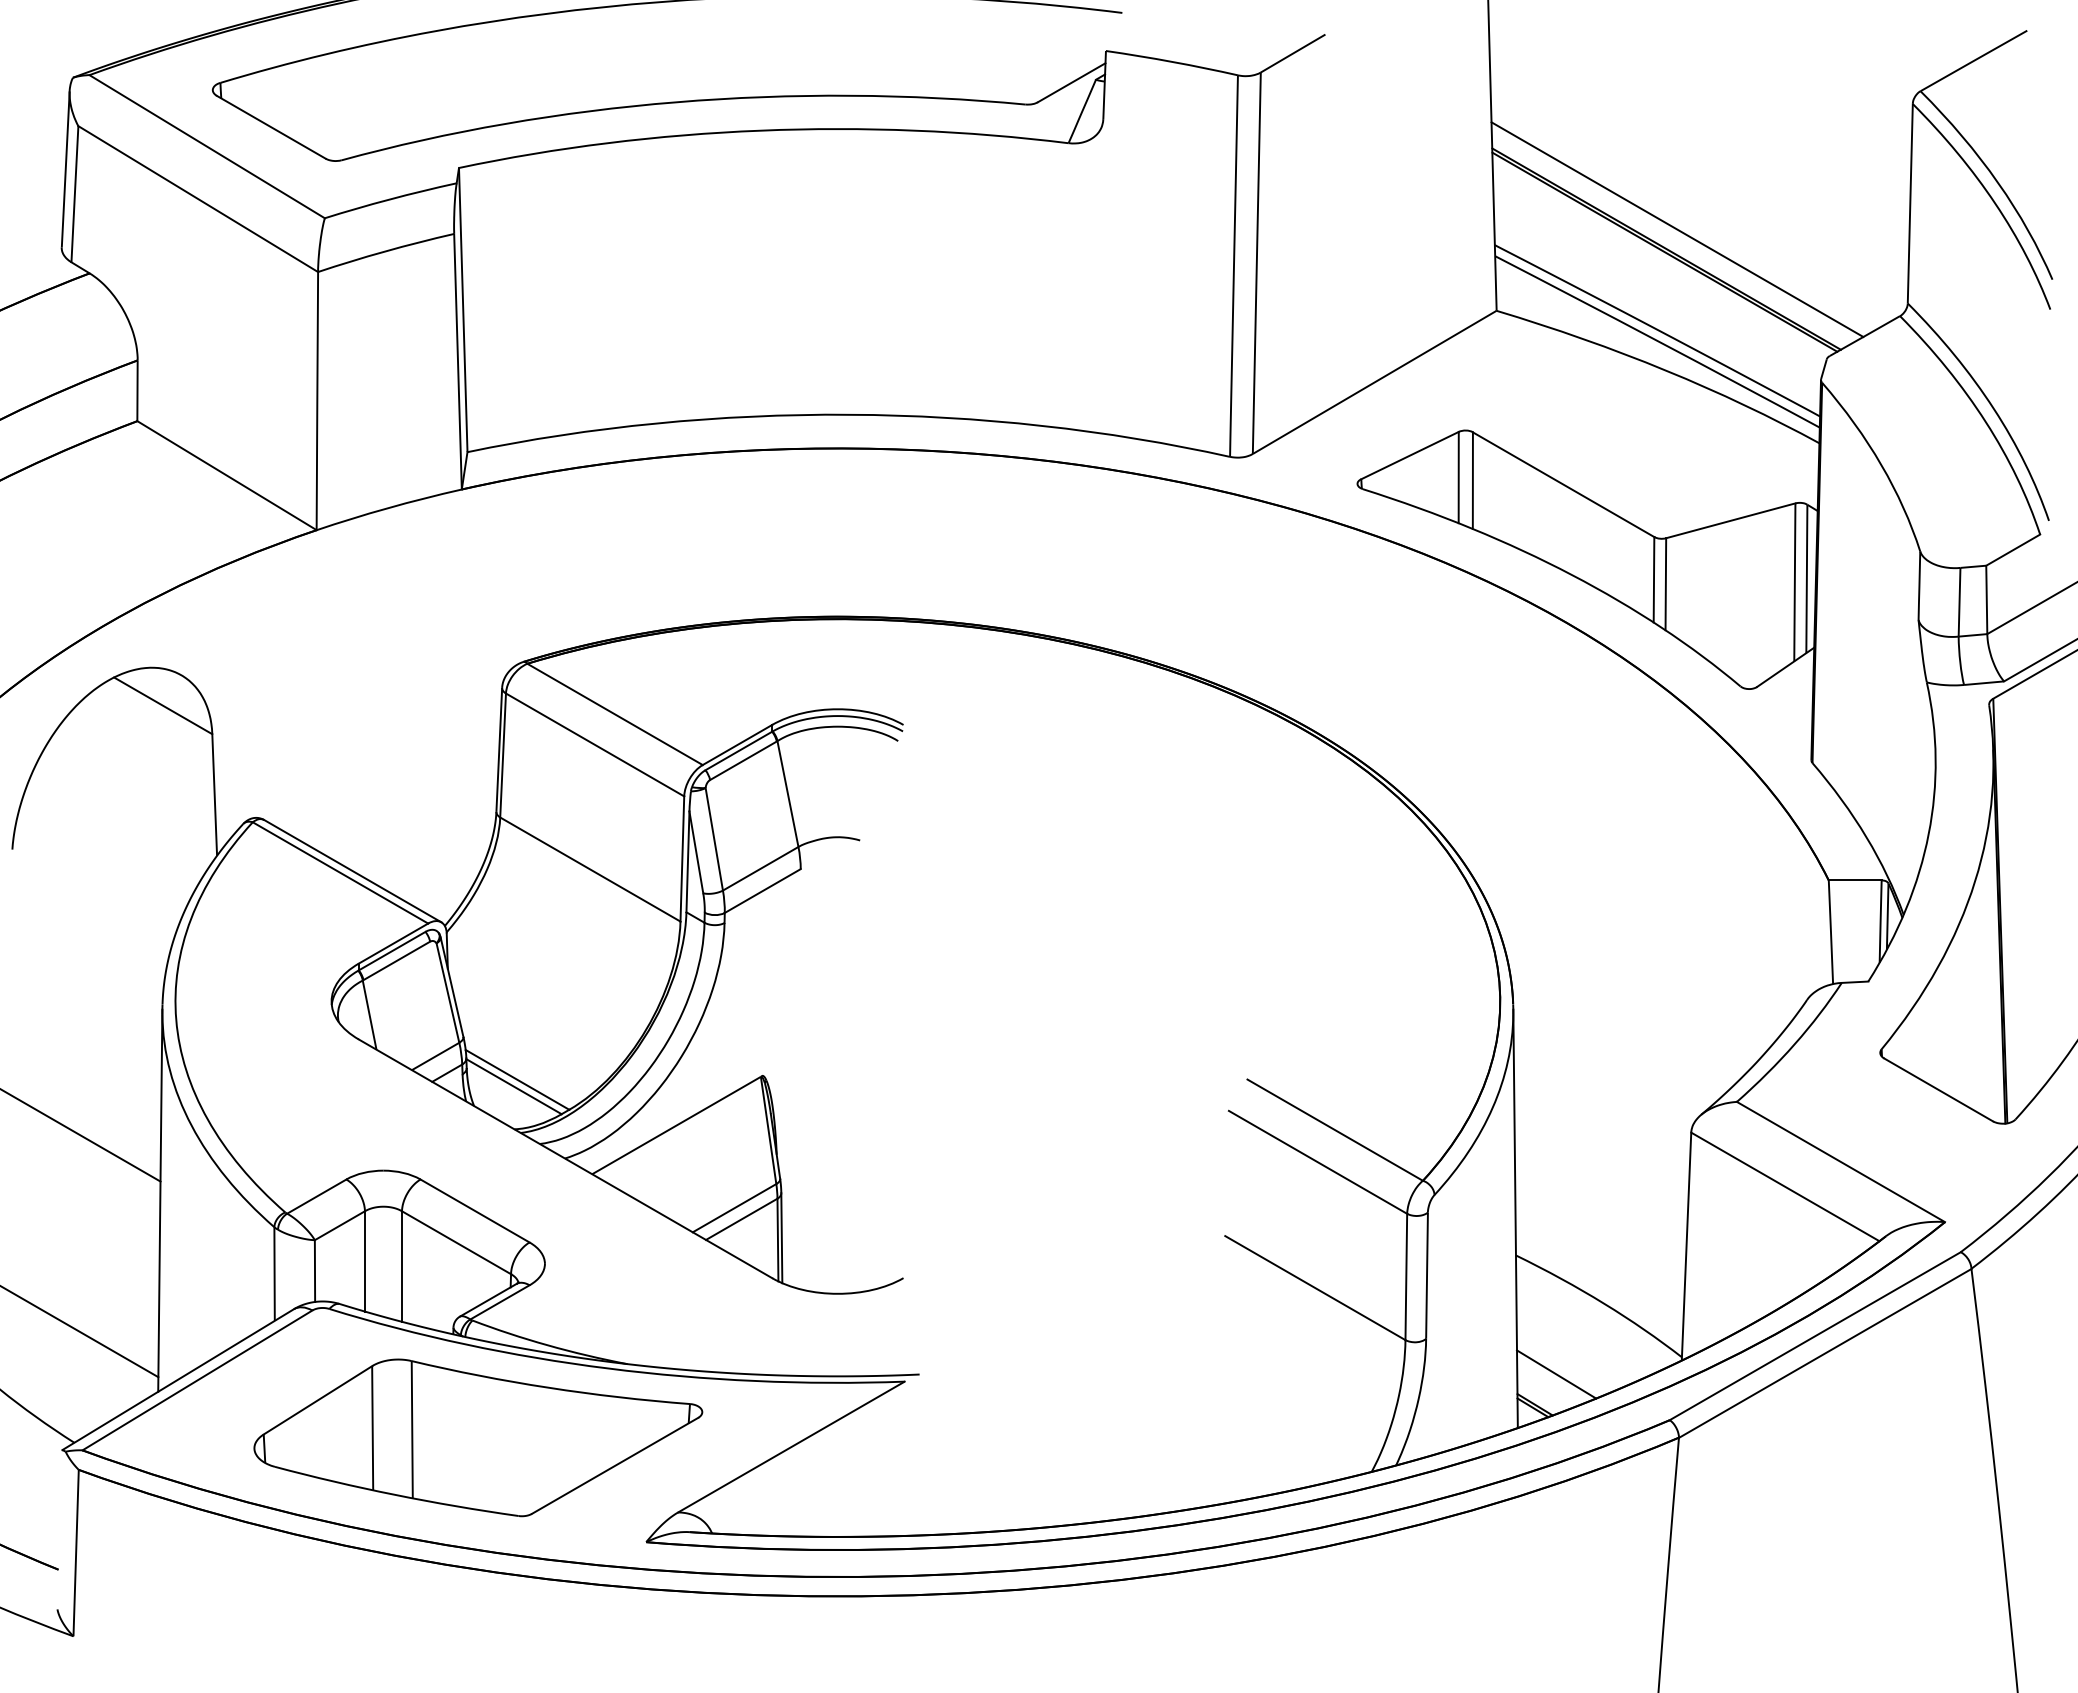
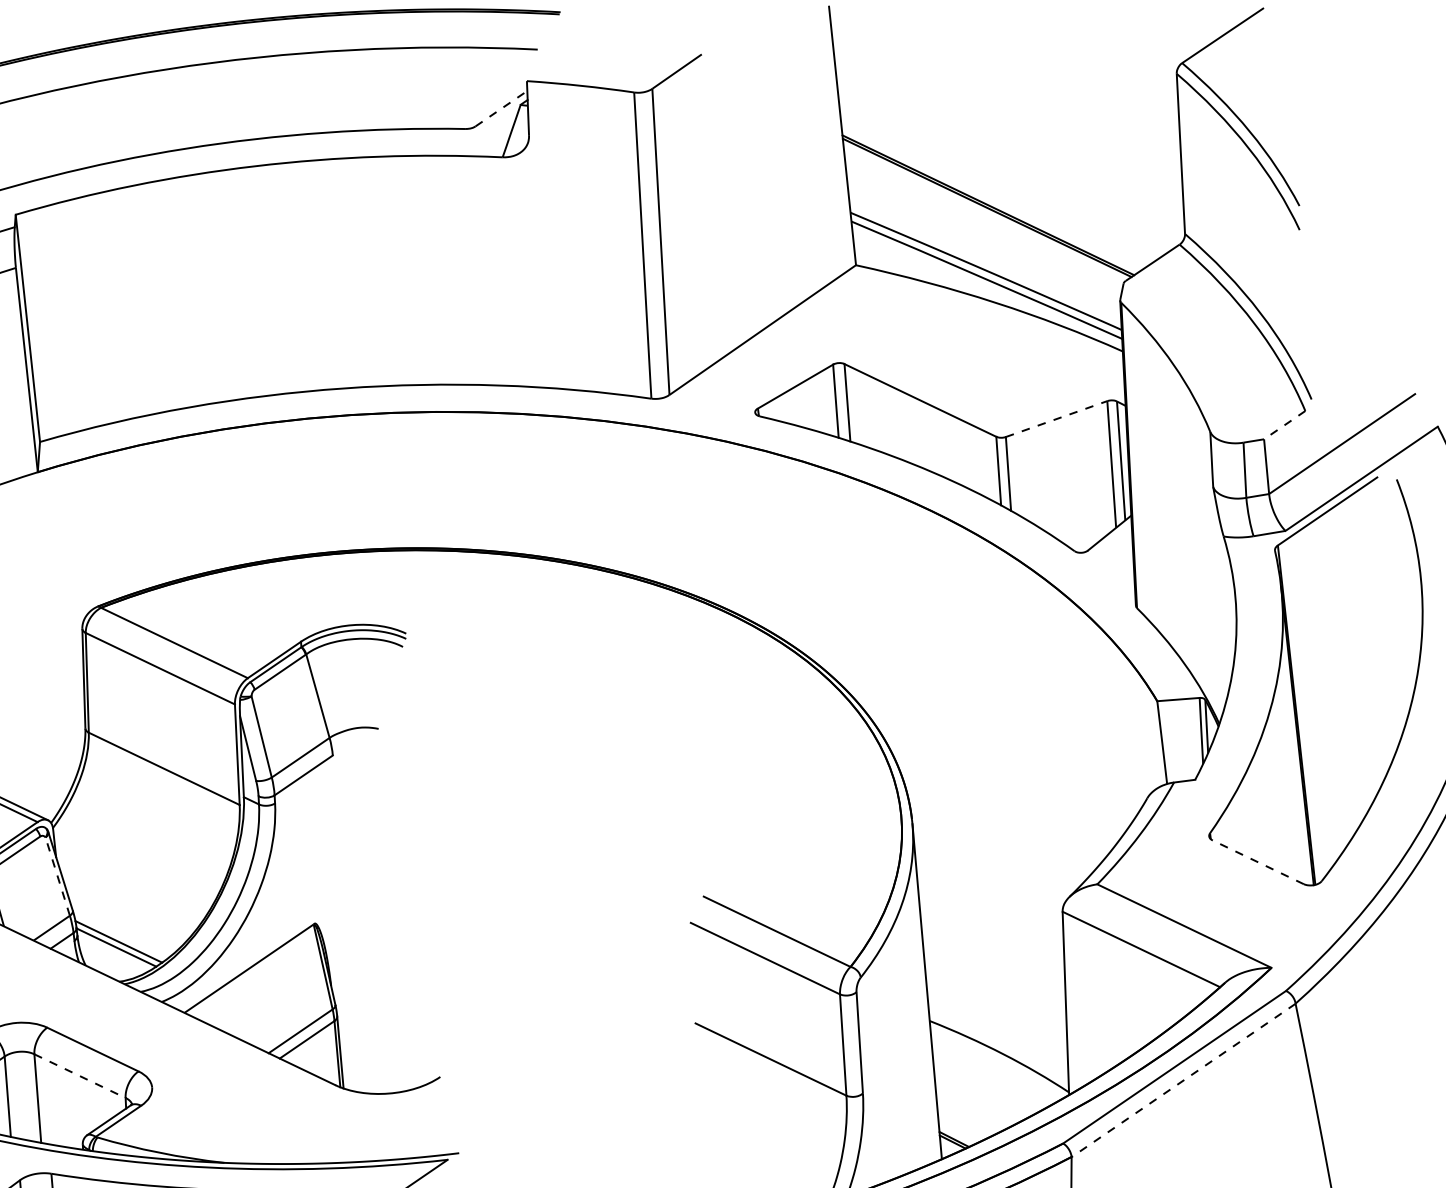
line: (1071, 82) -> (501, 108), solid -> dashed
line: (1677, 229) -> (995, 188), removed
line: (1730, 520) -> (1056, 418), solid -> dashed
line: (2012, 550) -> (1284, 425), solid -> dashed
line: (447, 993) -> (57, 876), solid -> dashed
line: (1938, 1089) -> (1258, 861), solid -> dashed
line: (456, 1242) -> (79, 1075), solid -> dashed
line: (1825, 1353) -> (1183, 1080), solid -> dashed
line: (1556, 1374) -> (969, 1113), removed

